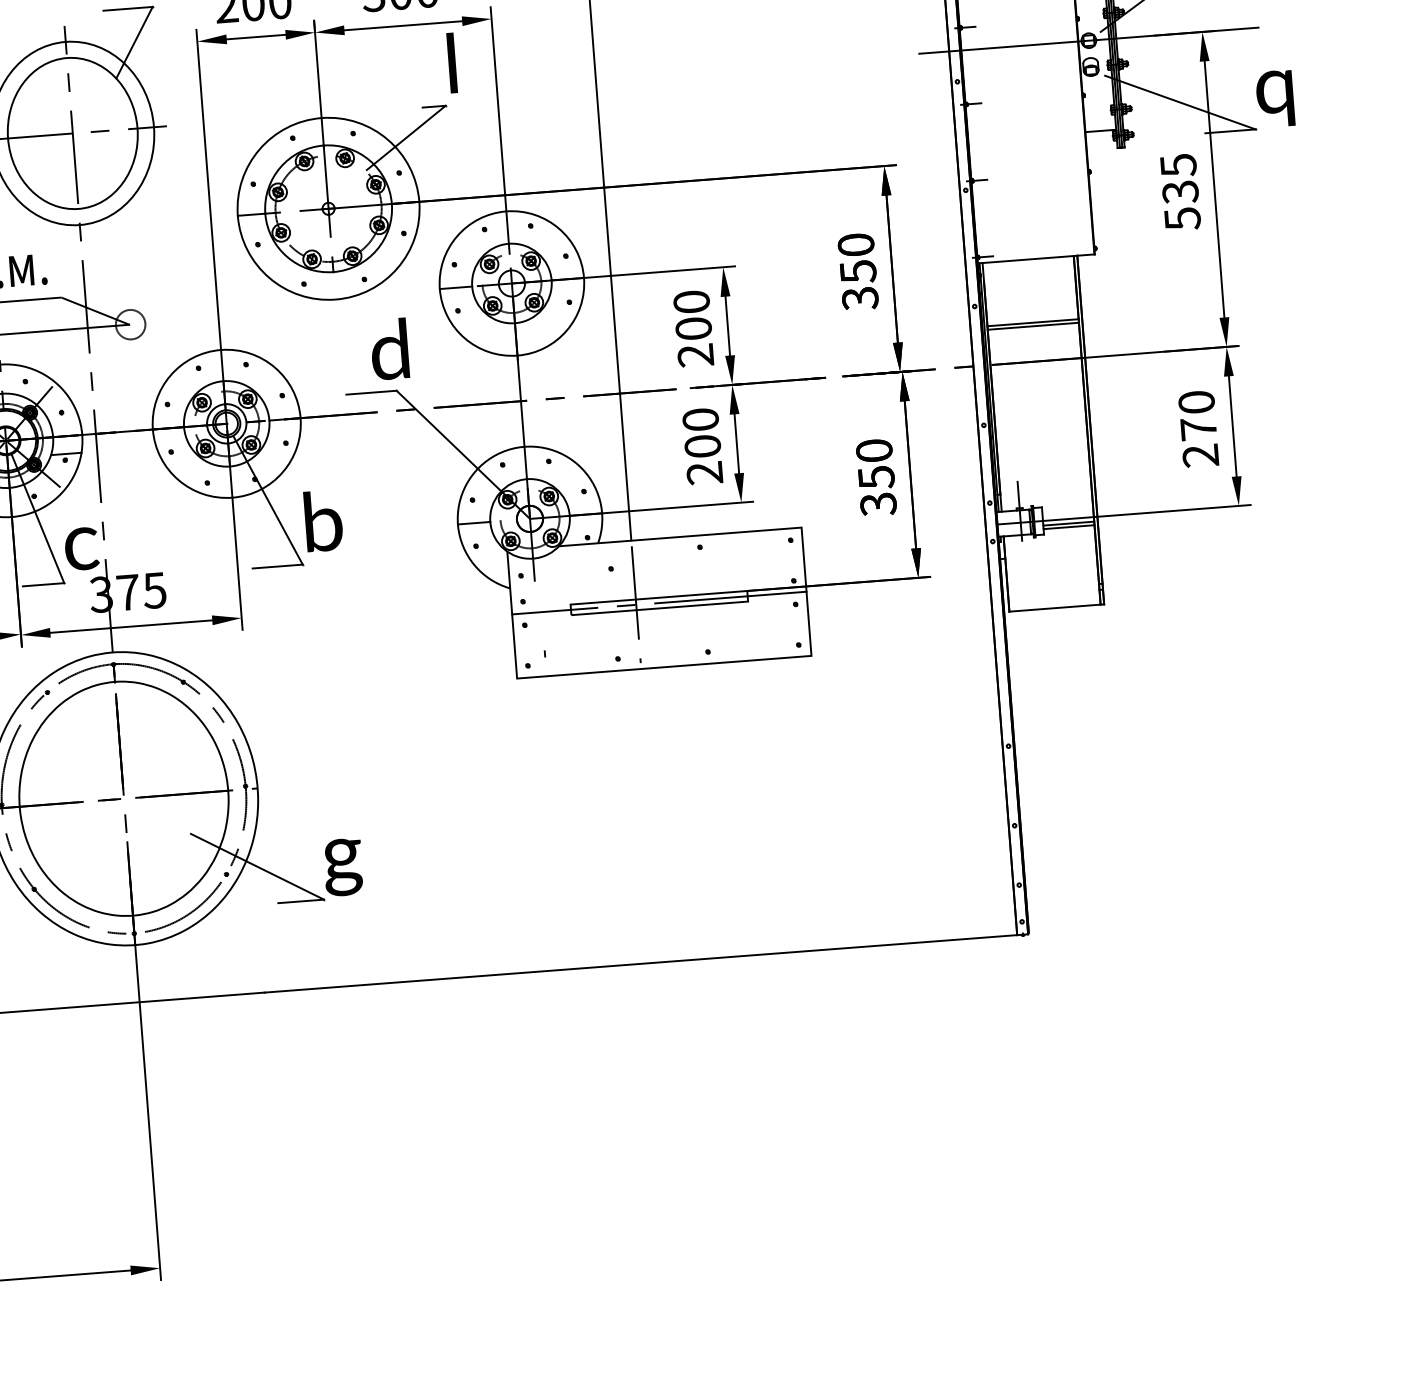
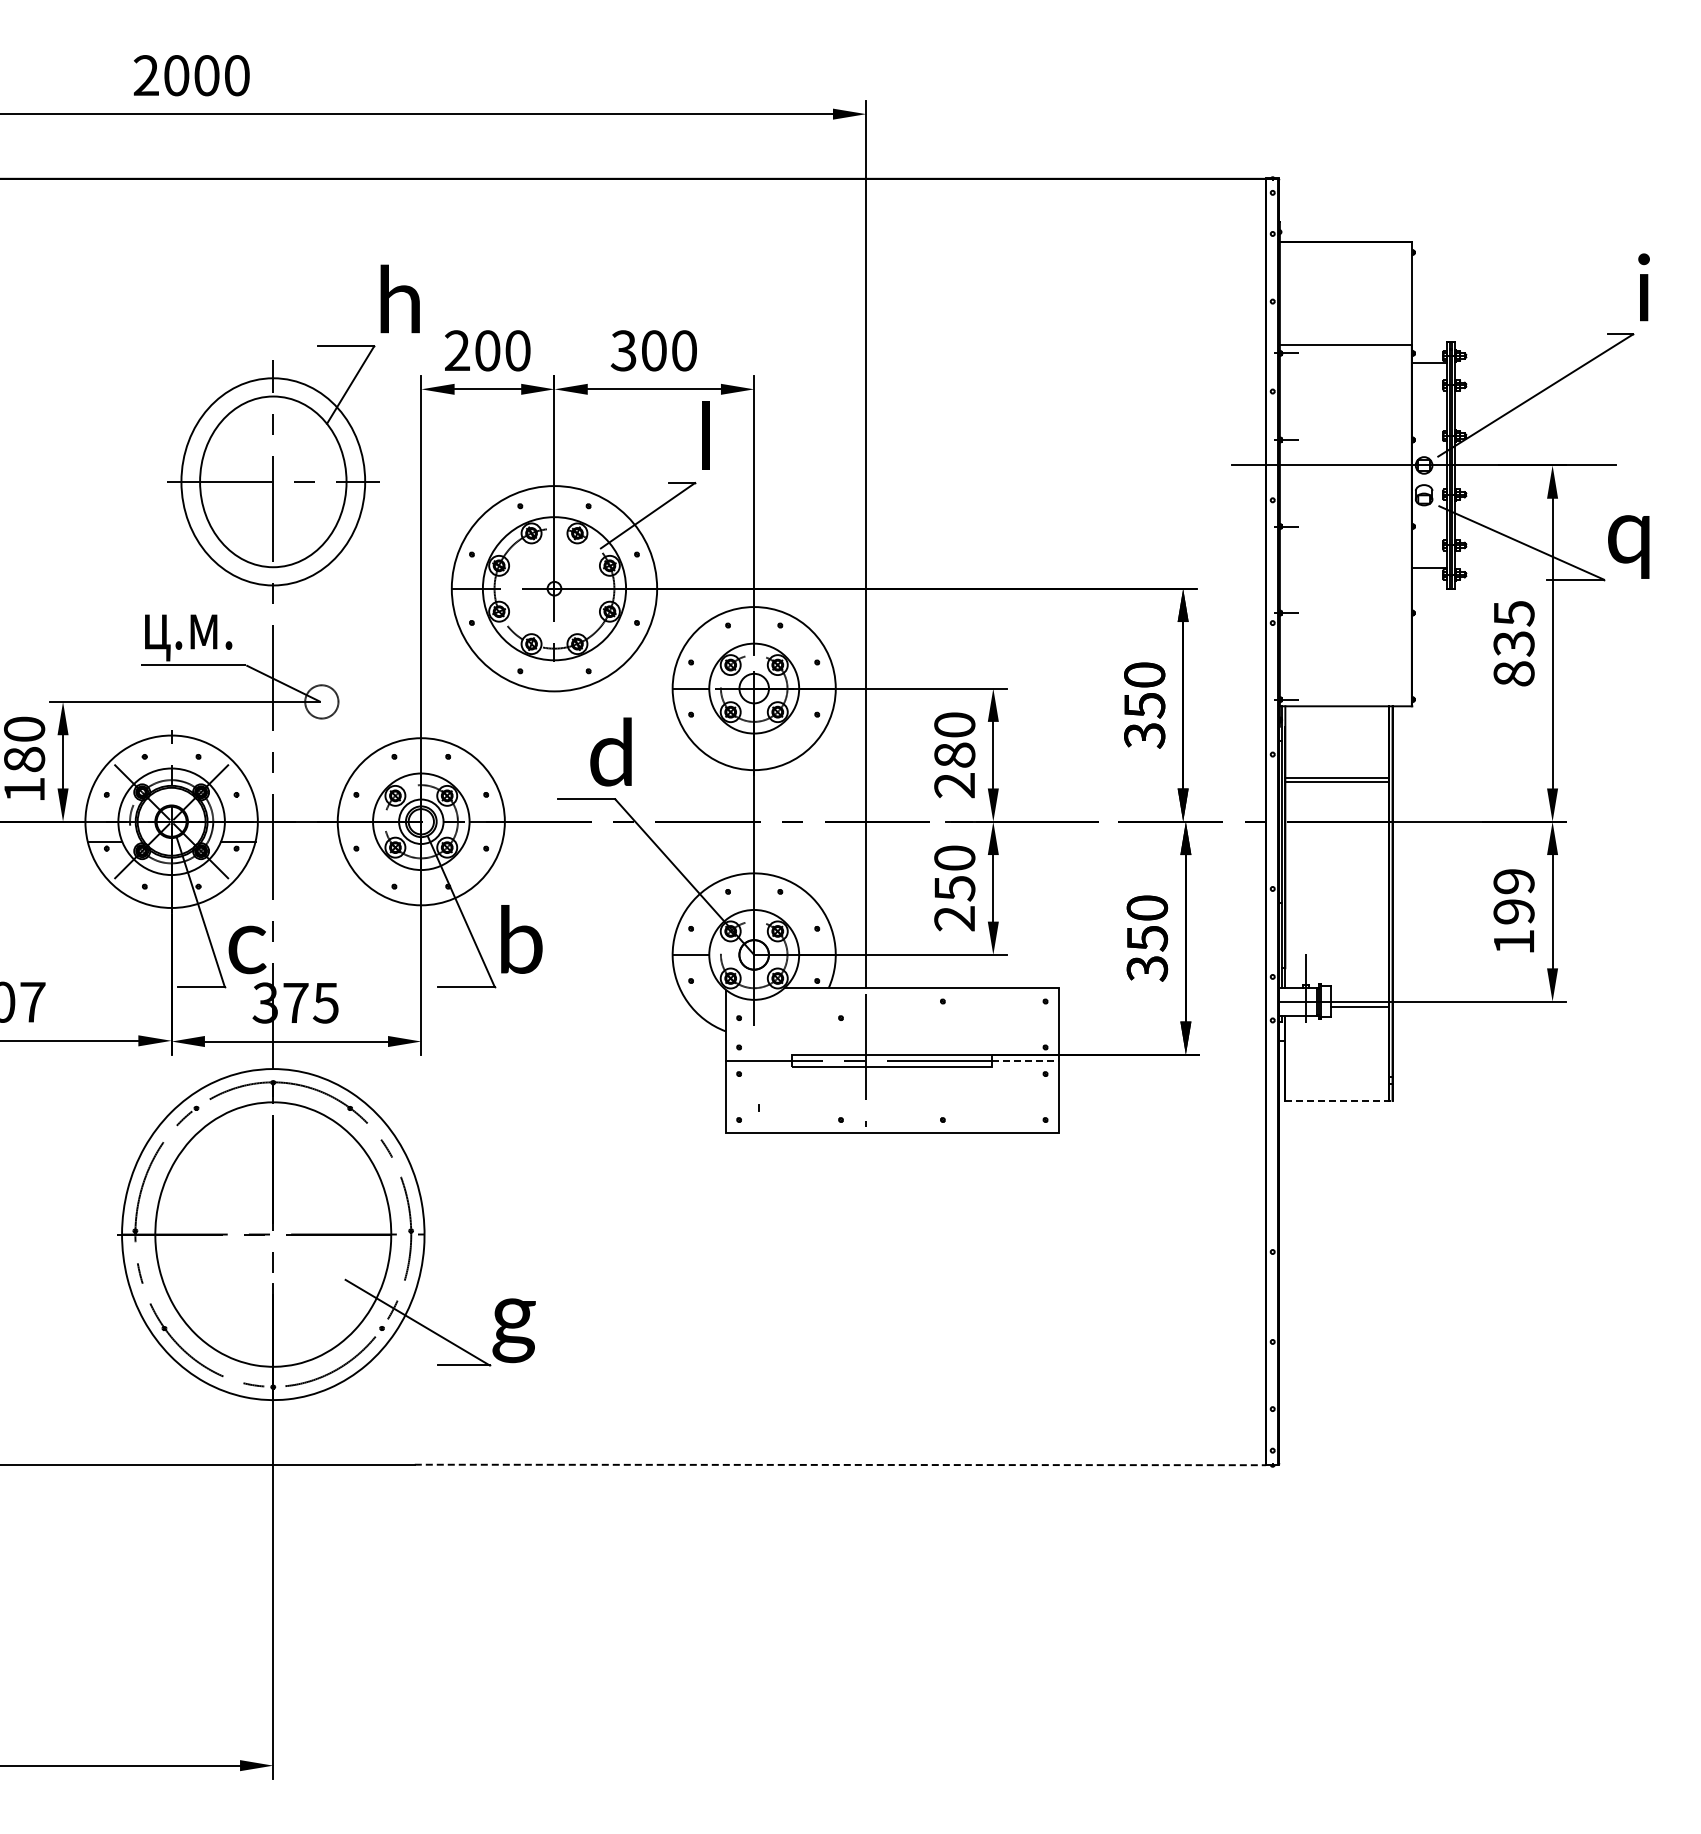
text: (1182, 219) -> (1513, 674), 535 -> 835
text: (693, 328) -> (954, 754), 200 -> 280
text: (1198, 428) -> (1513, 911), 270 -> 199
text: (702, 446) -> (954, 888), 200 -> 250
line: (1068, 526) -> (1359, 1010), removed
line: (777, 593) -> (1026, 1060), solid -> dashed
line: (1056, 607) -> (1338, 1100), solid -> dashed
line: (640, 963) -> (840, 1464), solid -> dashed

